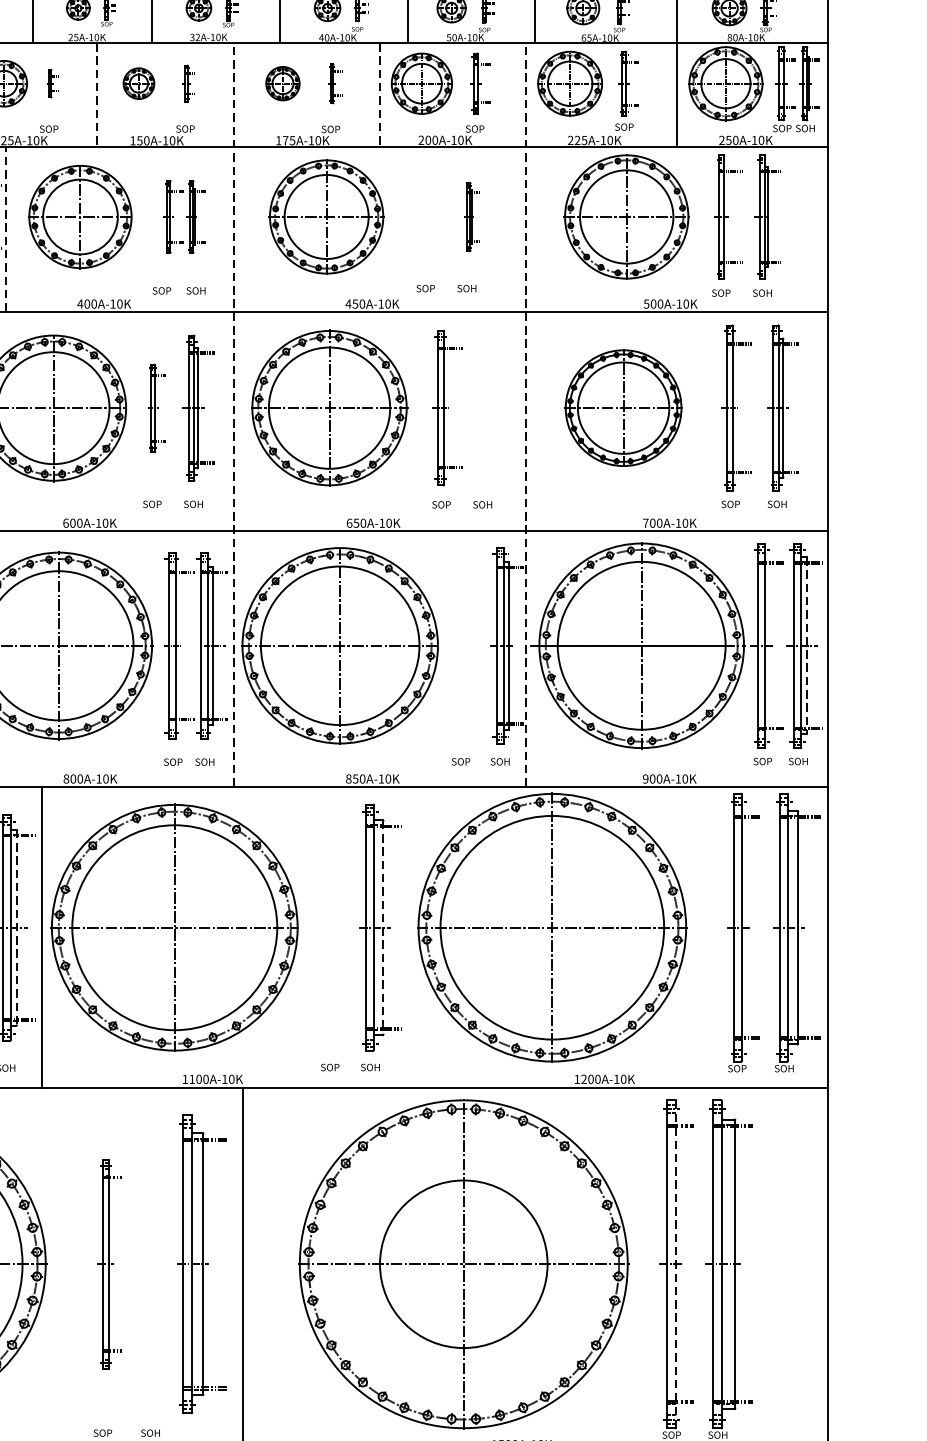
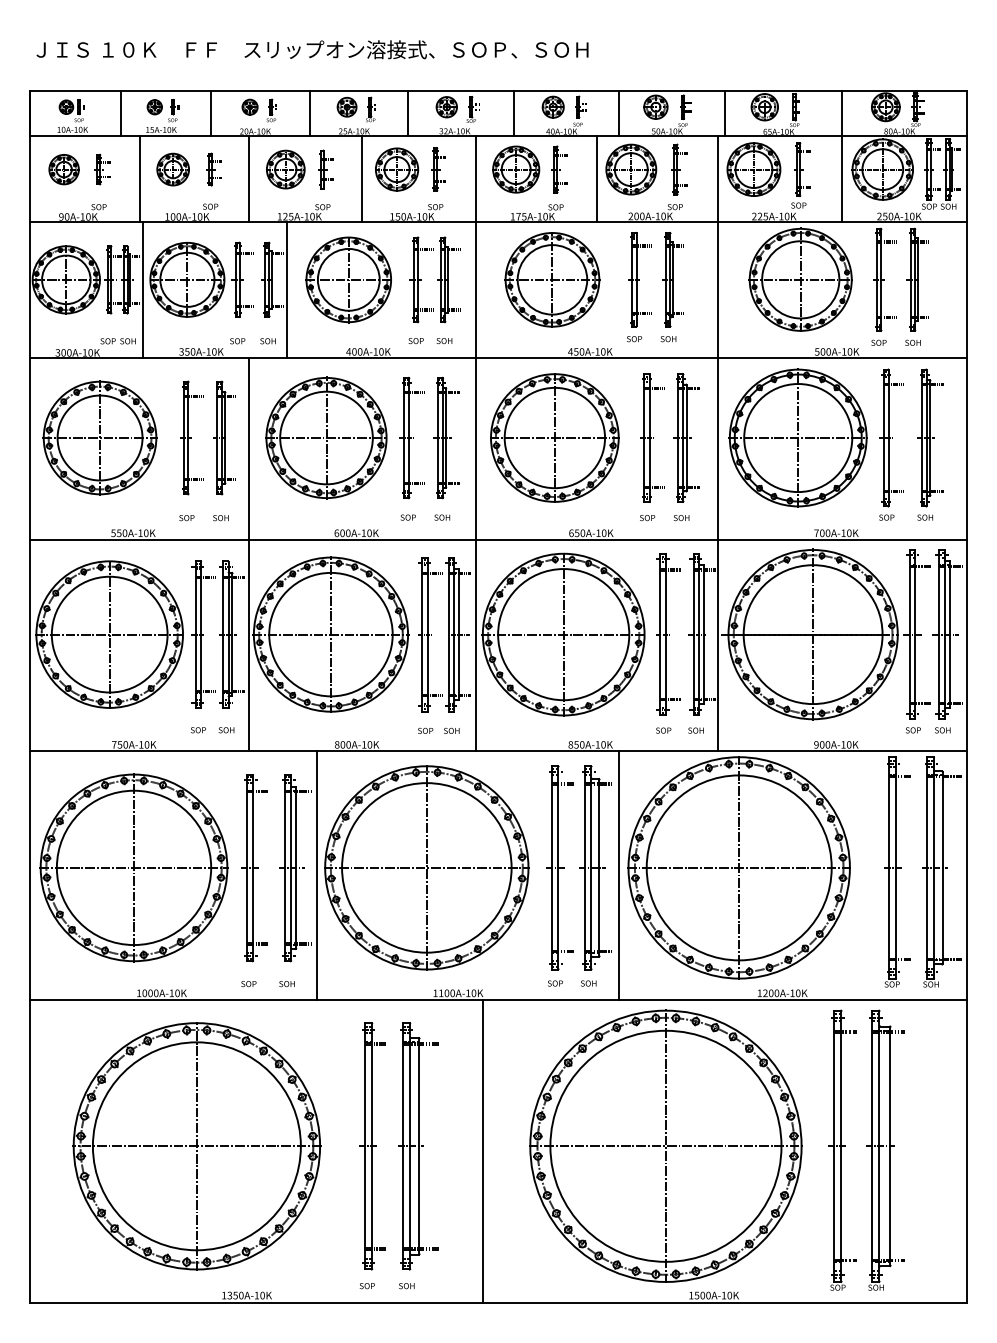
part: (52, 83) -> (325, 169), size x1.67
part: (139, 83) -> (397, 169), size x1.67
part: (188, 83) -> (438, 169), size x1.43
part: (283, 83) -> (516, 169), size x1.67
part: (335, 83) -> (559, 169), size x1.43
line: (97, 95) -> (362, 179), dashed -> solid
line: (379, 95) -> (596, 179), dashed -> solid
part: (184, 216) -> (434, 279), size x1.43
part: (431, 216) -> (639, 279), added
part: (471, 216) -> (672, 279), size x1.67
line: (5, 228) -> (286, 289), dashed -> solid
part: (488, 407) -> (686, 437), added
part: (622, 407) -> (797, 437), size x1.43
part: (156, 408) -> (411, 438), size x1.67
line: (233, 414) -> (475, 443), dashed -> solid
line: (526, 414) -> (717, 443), dashed -> solid
part: (466, 645) -> (668, 634), added
line: (806, 646) -> (949, 635), dashed -> solid
line: (17, 927) -> (296, 867), dashed -> solid
part: (335, 927) -> (559, 867), added
line: (383, 928) -> (599, 868), dashed -> solid
line: (407, 936) -> (619, 875), added
circle: (463, 1263) -> (665, 1145), size x1.67
part: (109, 1264) -> (372, 1146), size x1.43
part: (202, 1264) -> (418, 1146), moved
line: (675, 1264) -> (841, 1146), dashed -> solid

